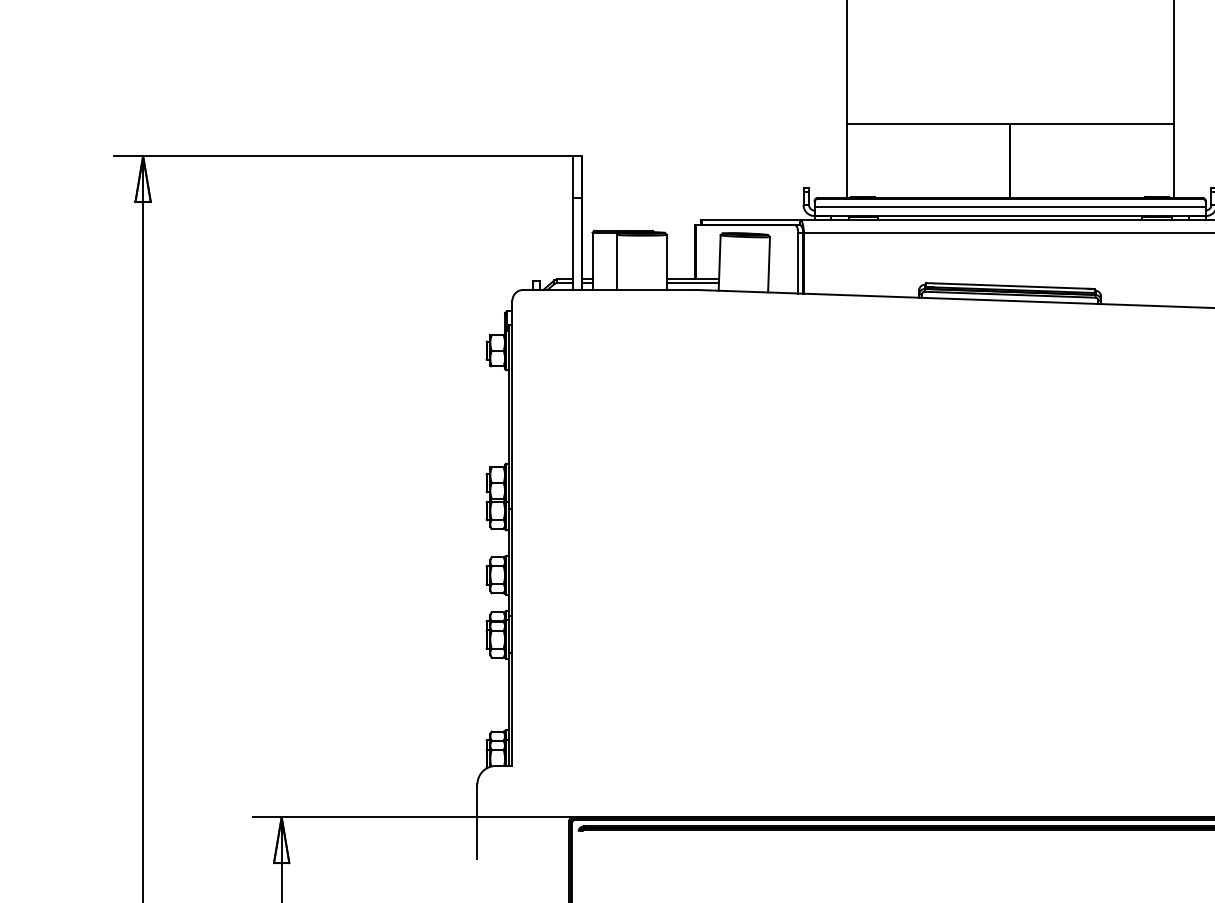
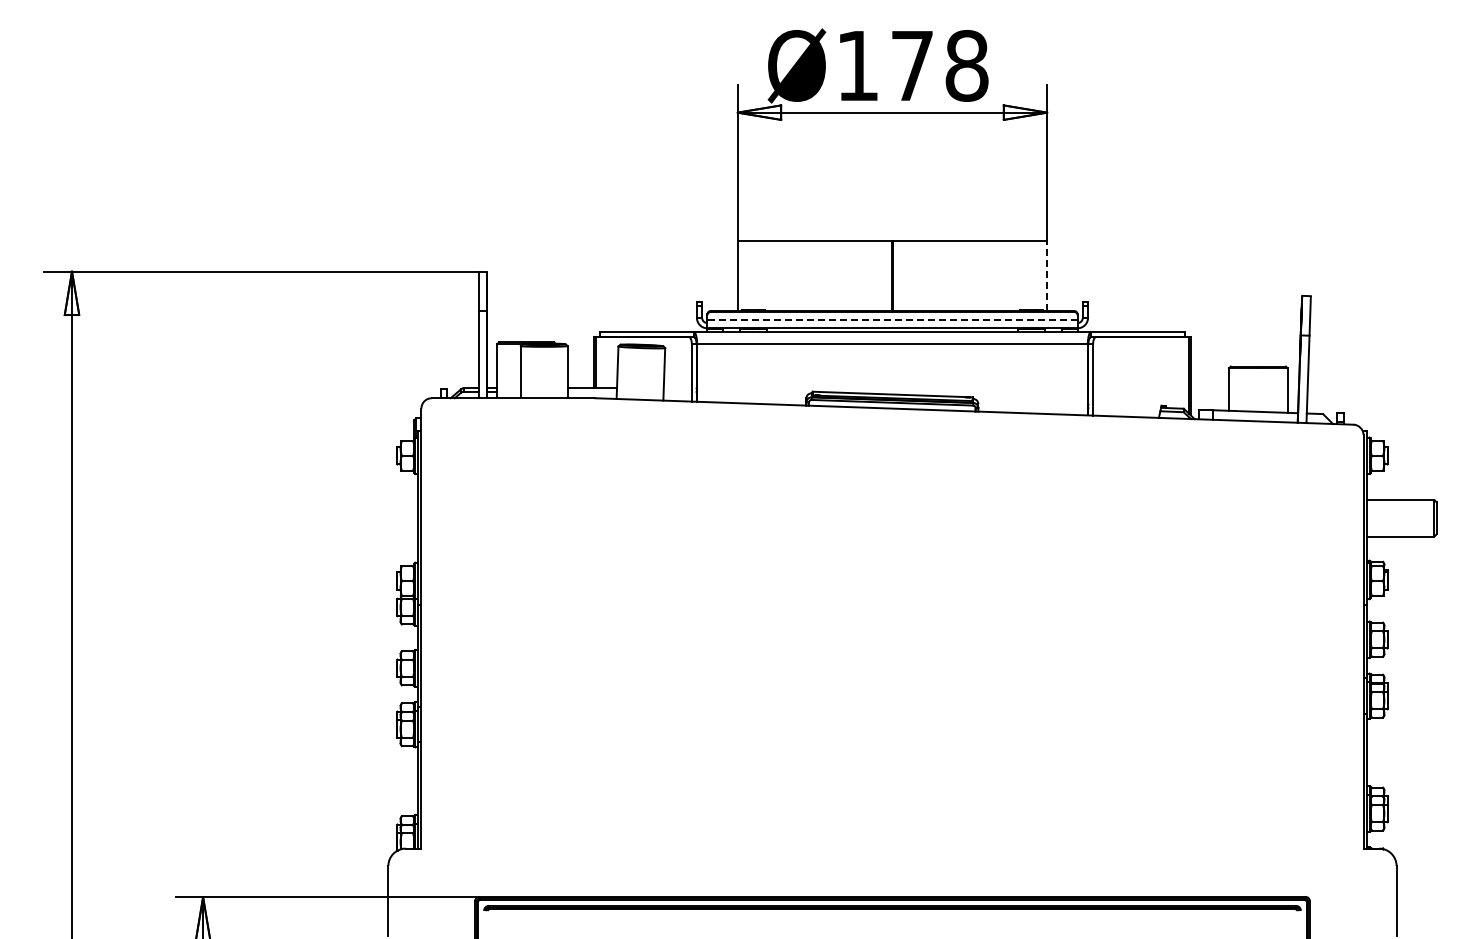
line: (1174, 161) -> (1047, 276), solid -> dashed
line: (1009, 206) -> (891, 319), solid -> dashed
line: (692, 282) -> (591, 391), removed

